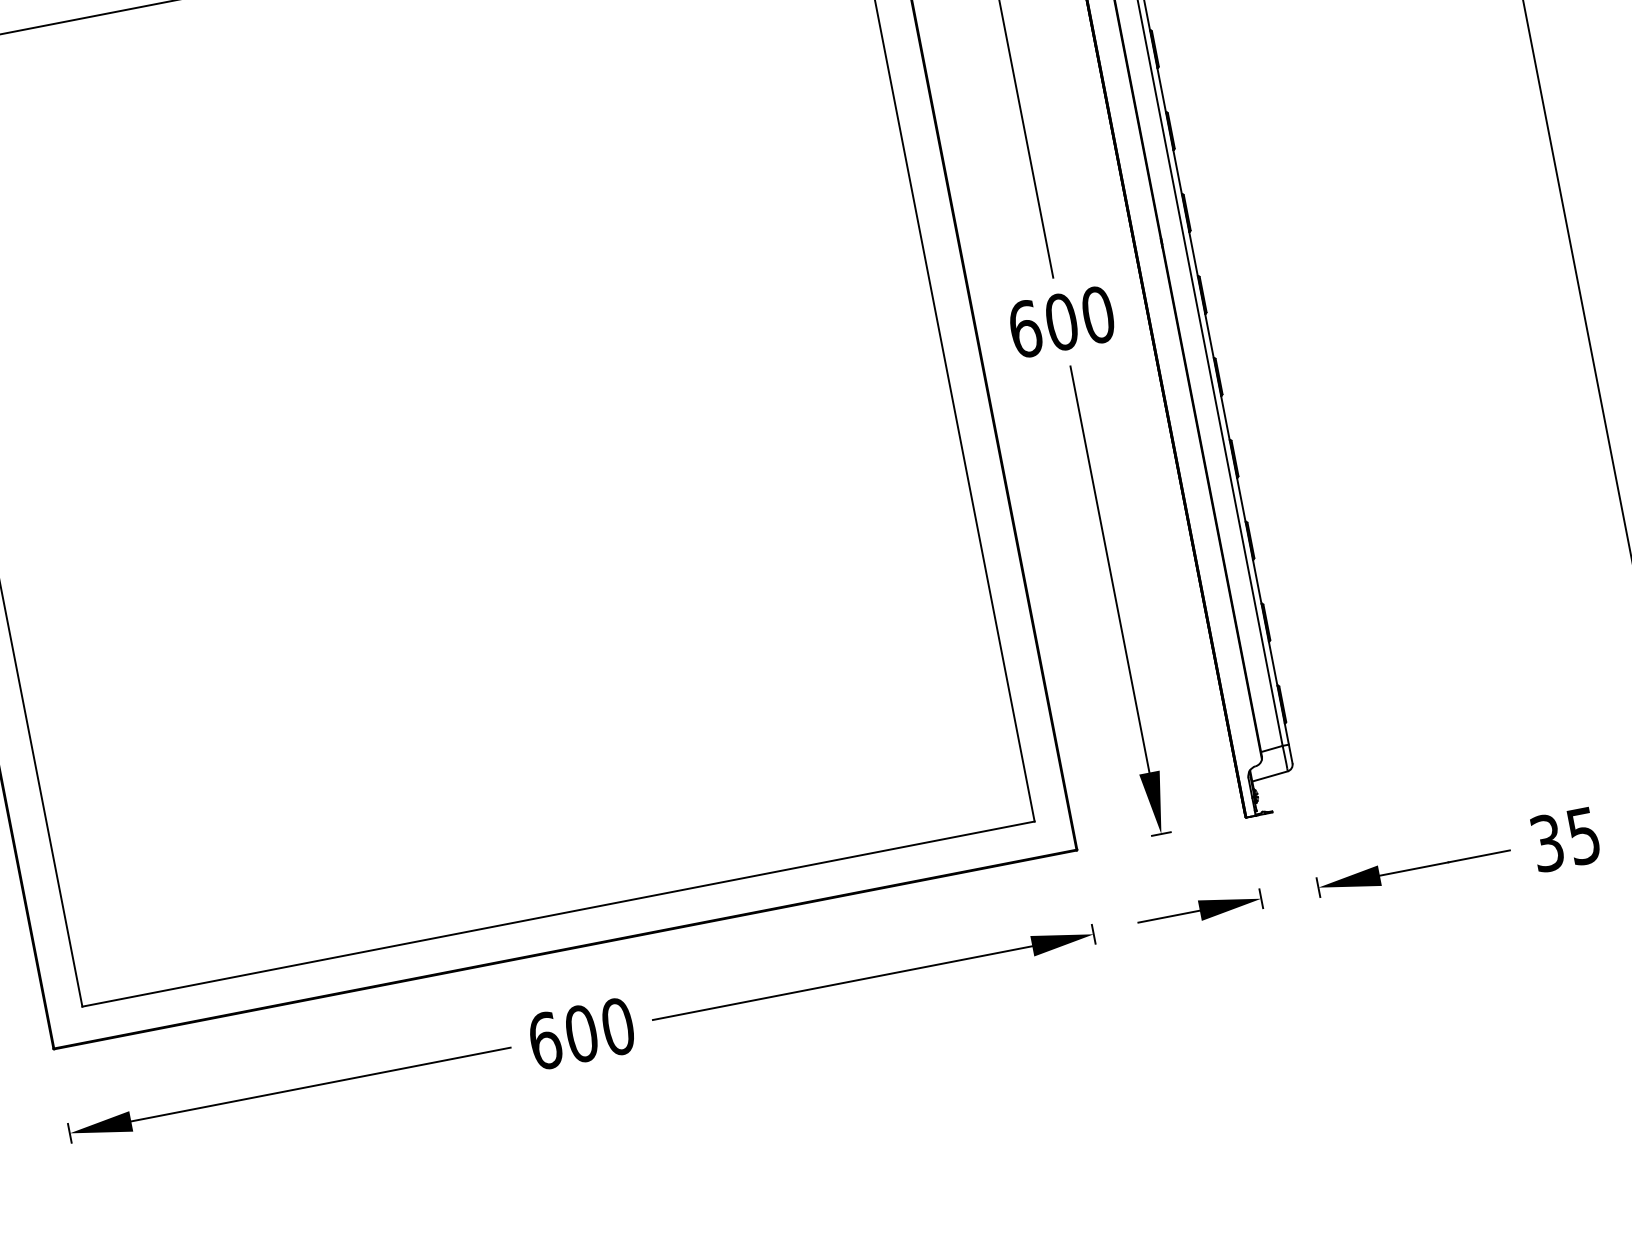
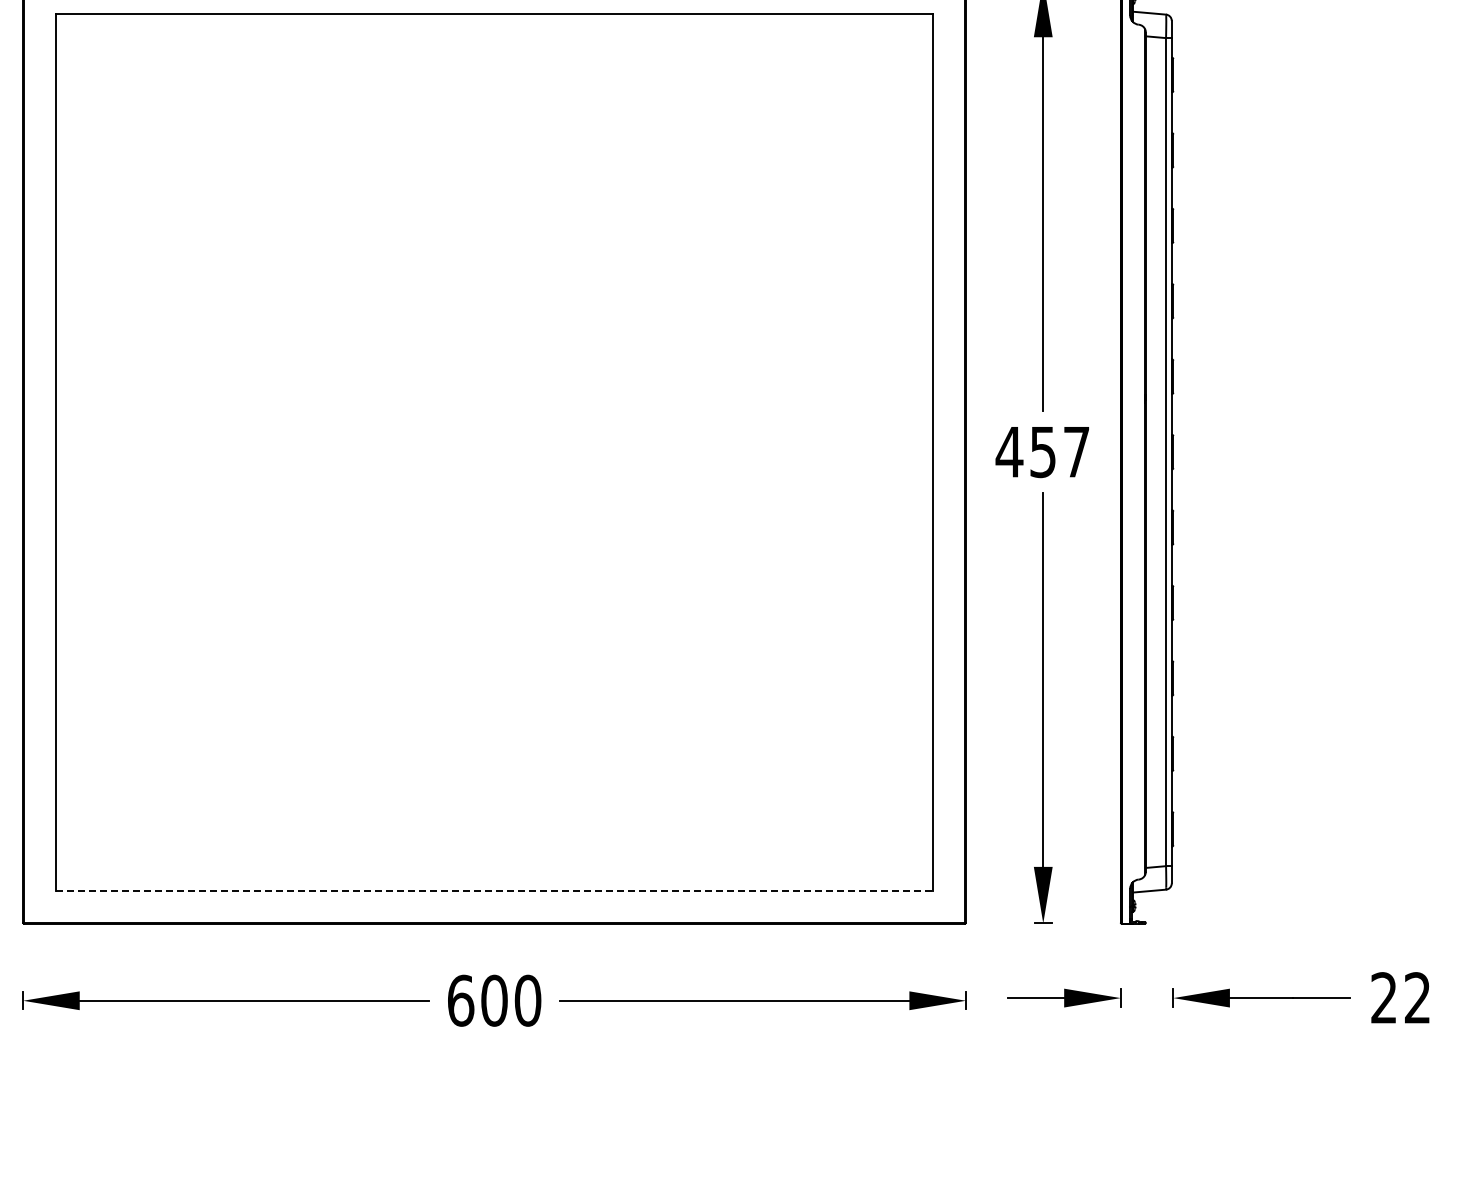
text: (1061, 322) -> (1042, 452), 600 -> 457
text: (1565, 840) -> (1400, 998), 35 -> 22
line: (559, 913) -> (495, 890), solid -> dashed

